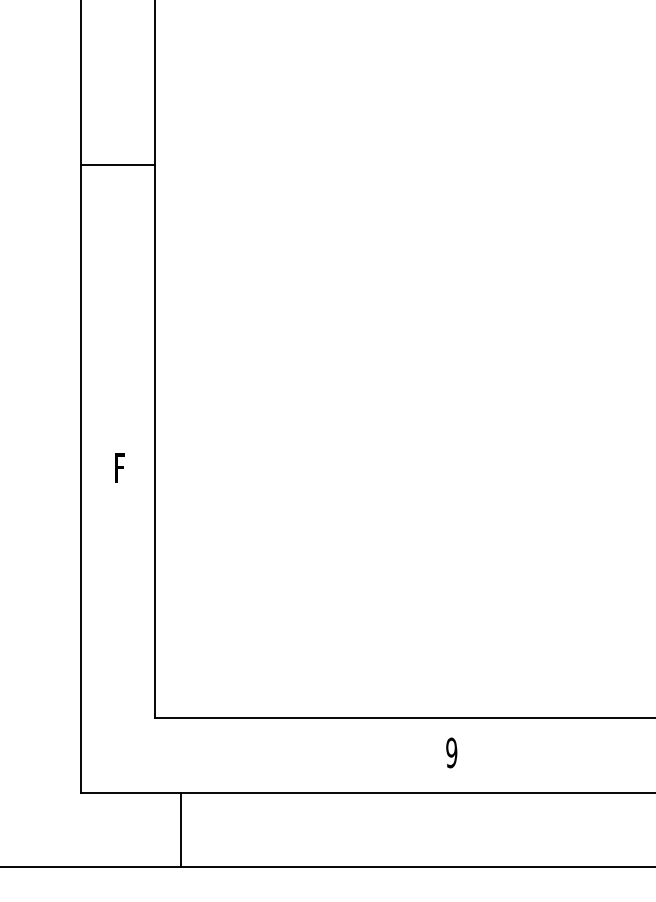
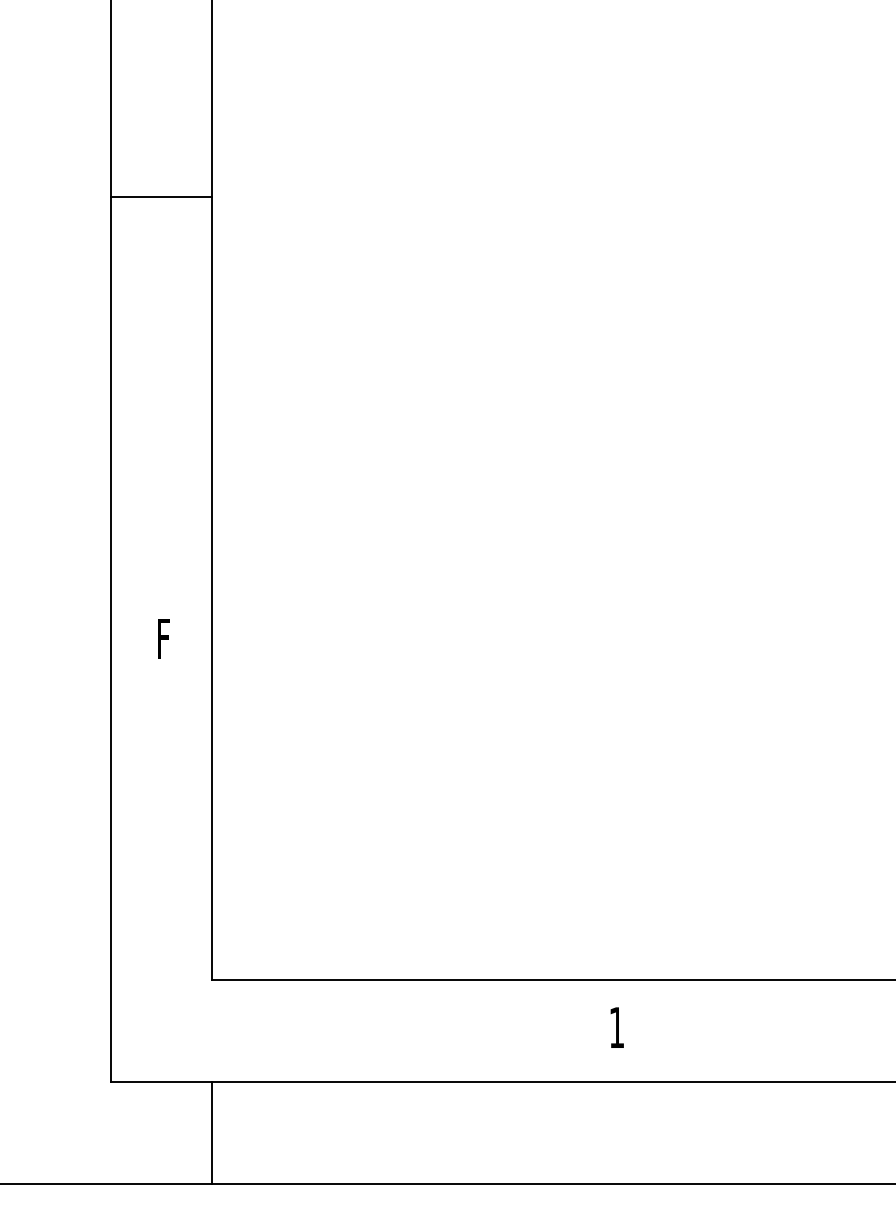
line: (117, 164) -> (160, 197), moved
text: (451, 752) -> (616, 1027), 9 -> 1
line: (181, 829) -> (212, 1132), moved

